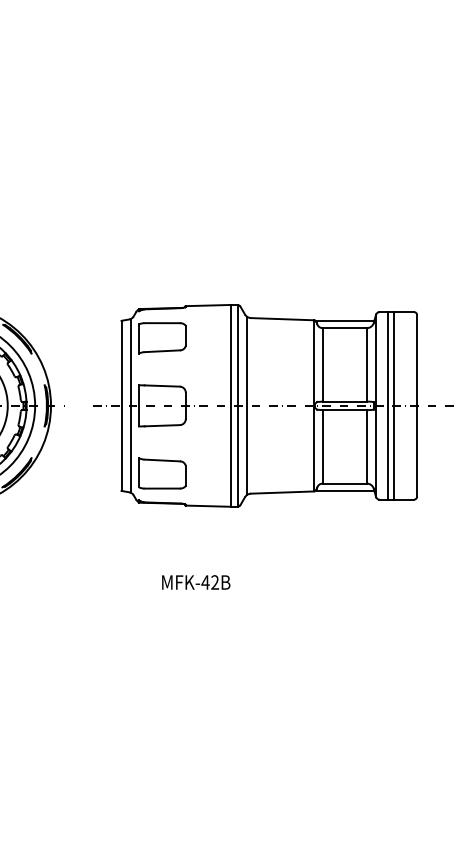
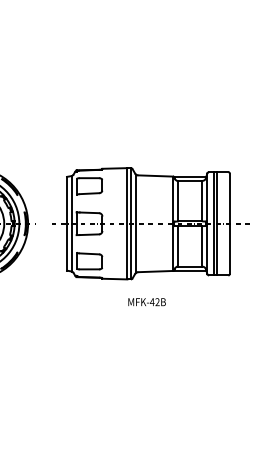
text: (195, 583) -> (146, 302), moved

